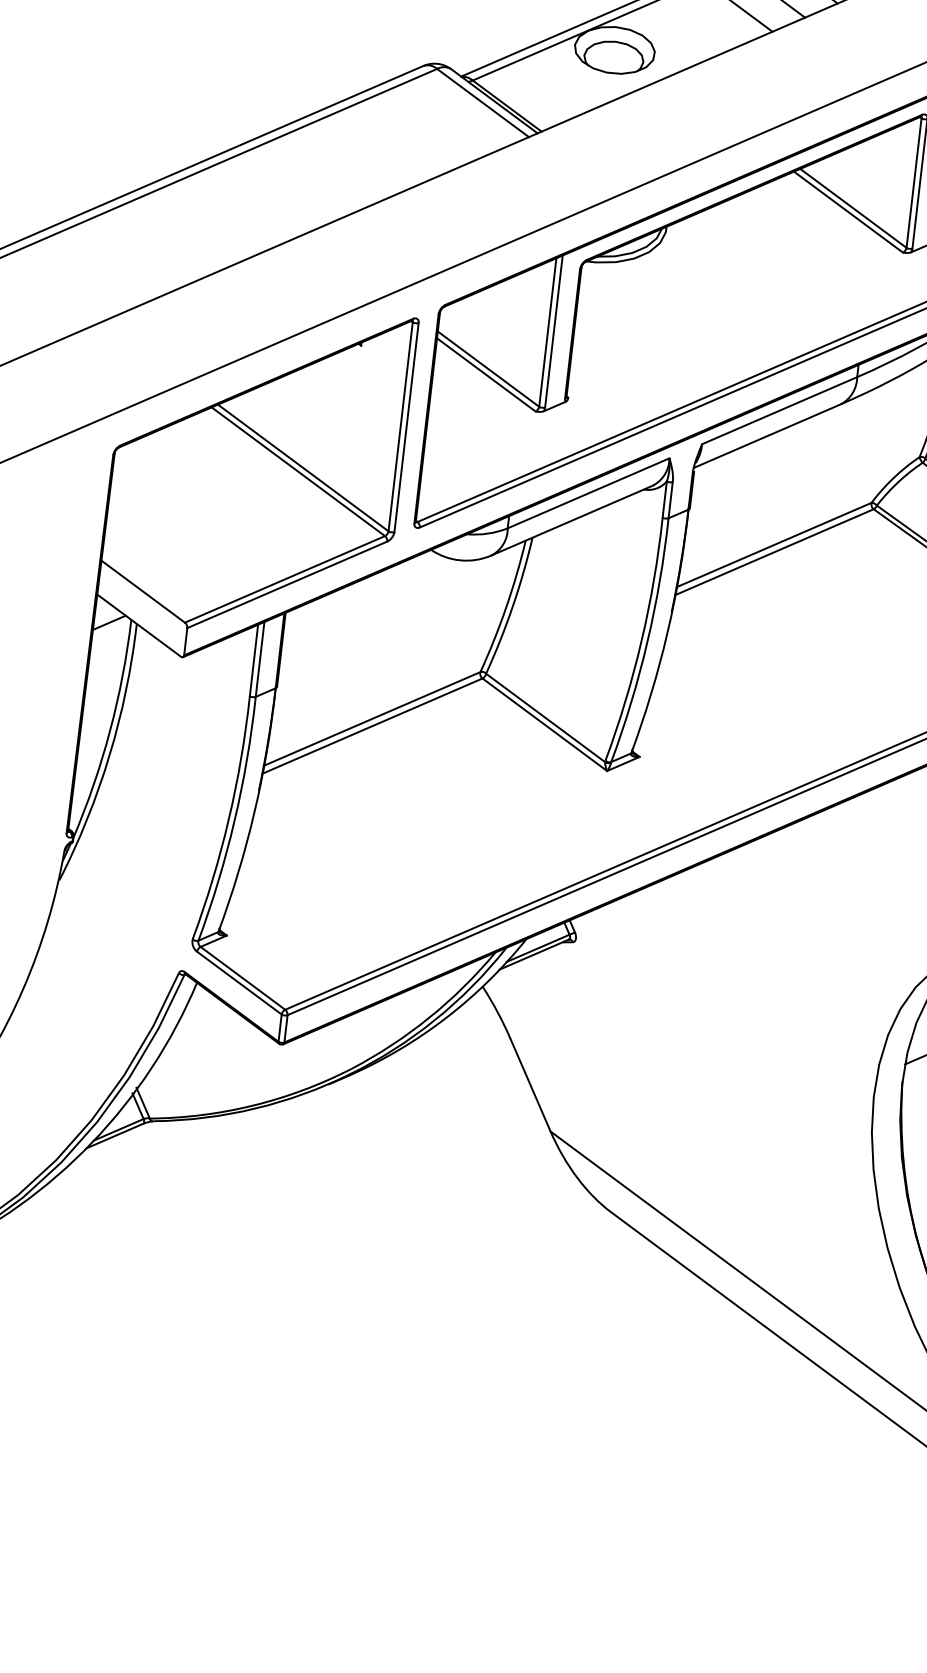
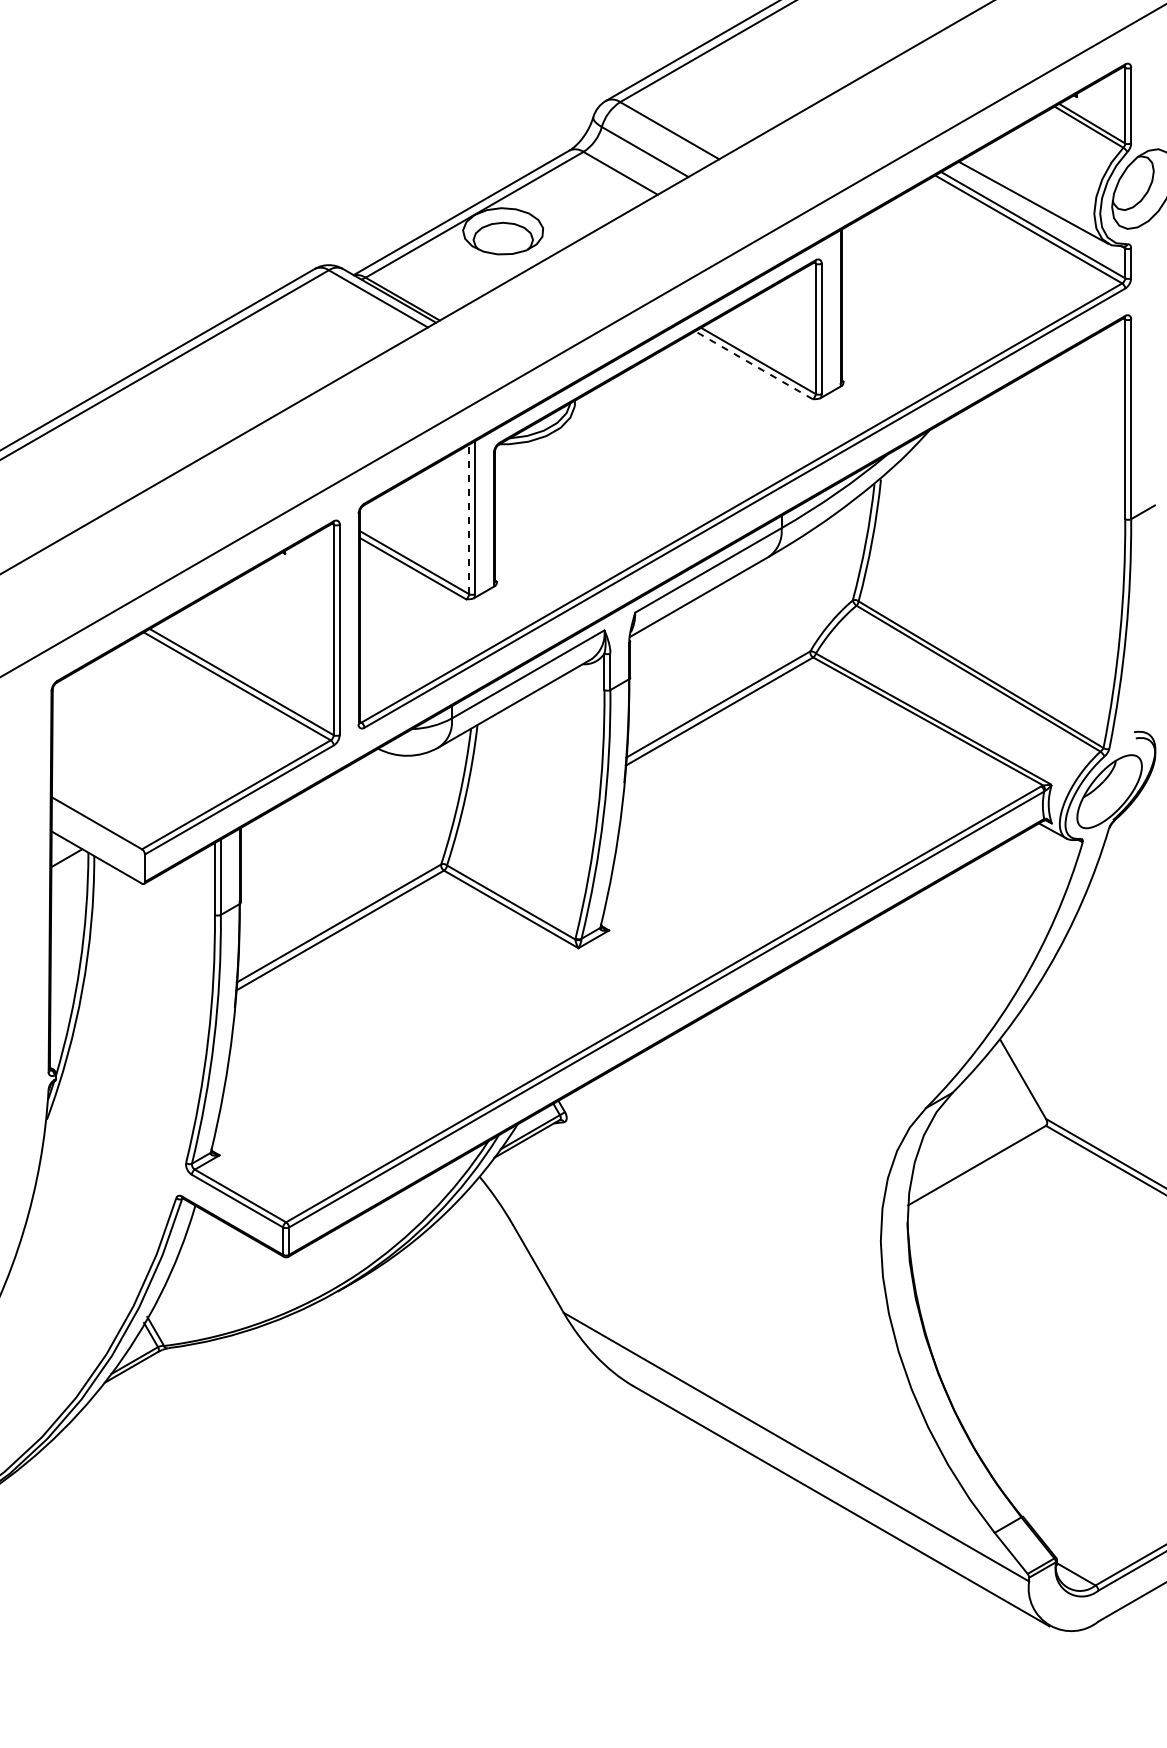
line: (847, 212) -> (753, 365), solid -> dashed
line: (548, 332) -> (469, 519), solid -> dashed

